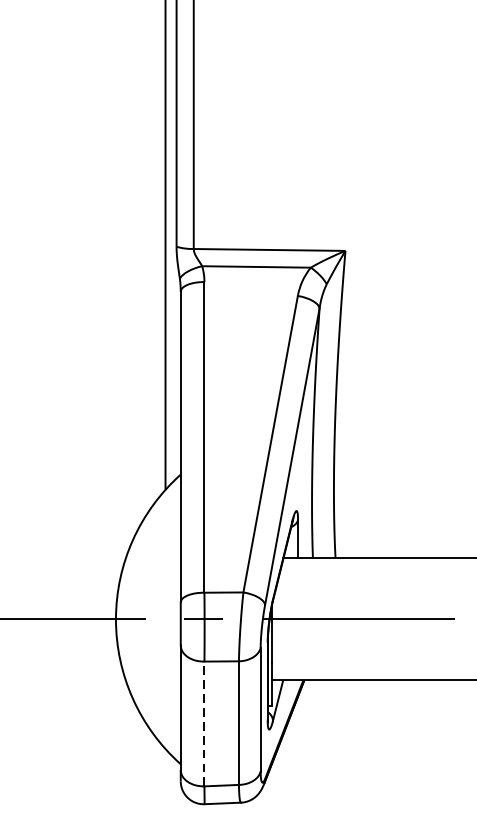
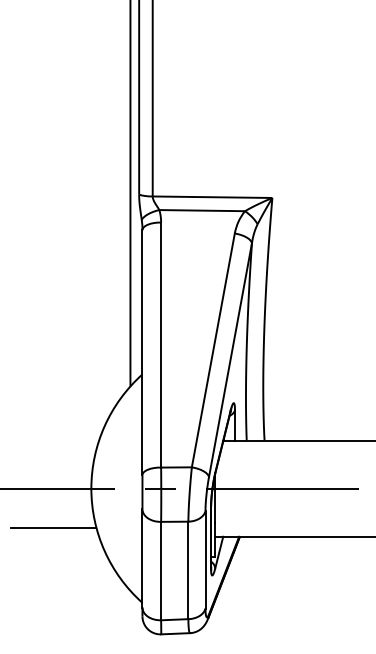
line: (67, 668) -> (53, 527), added
line: (204, 723) -> (161, 570), dashed -> solid

